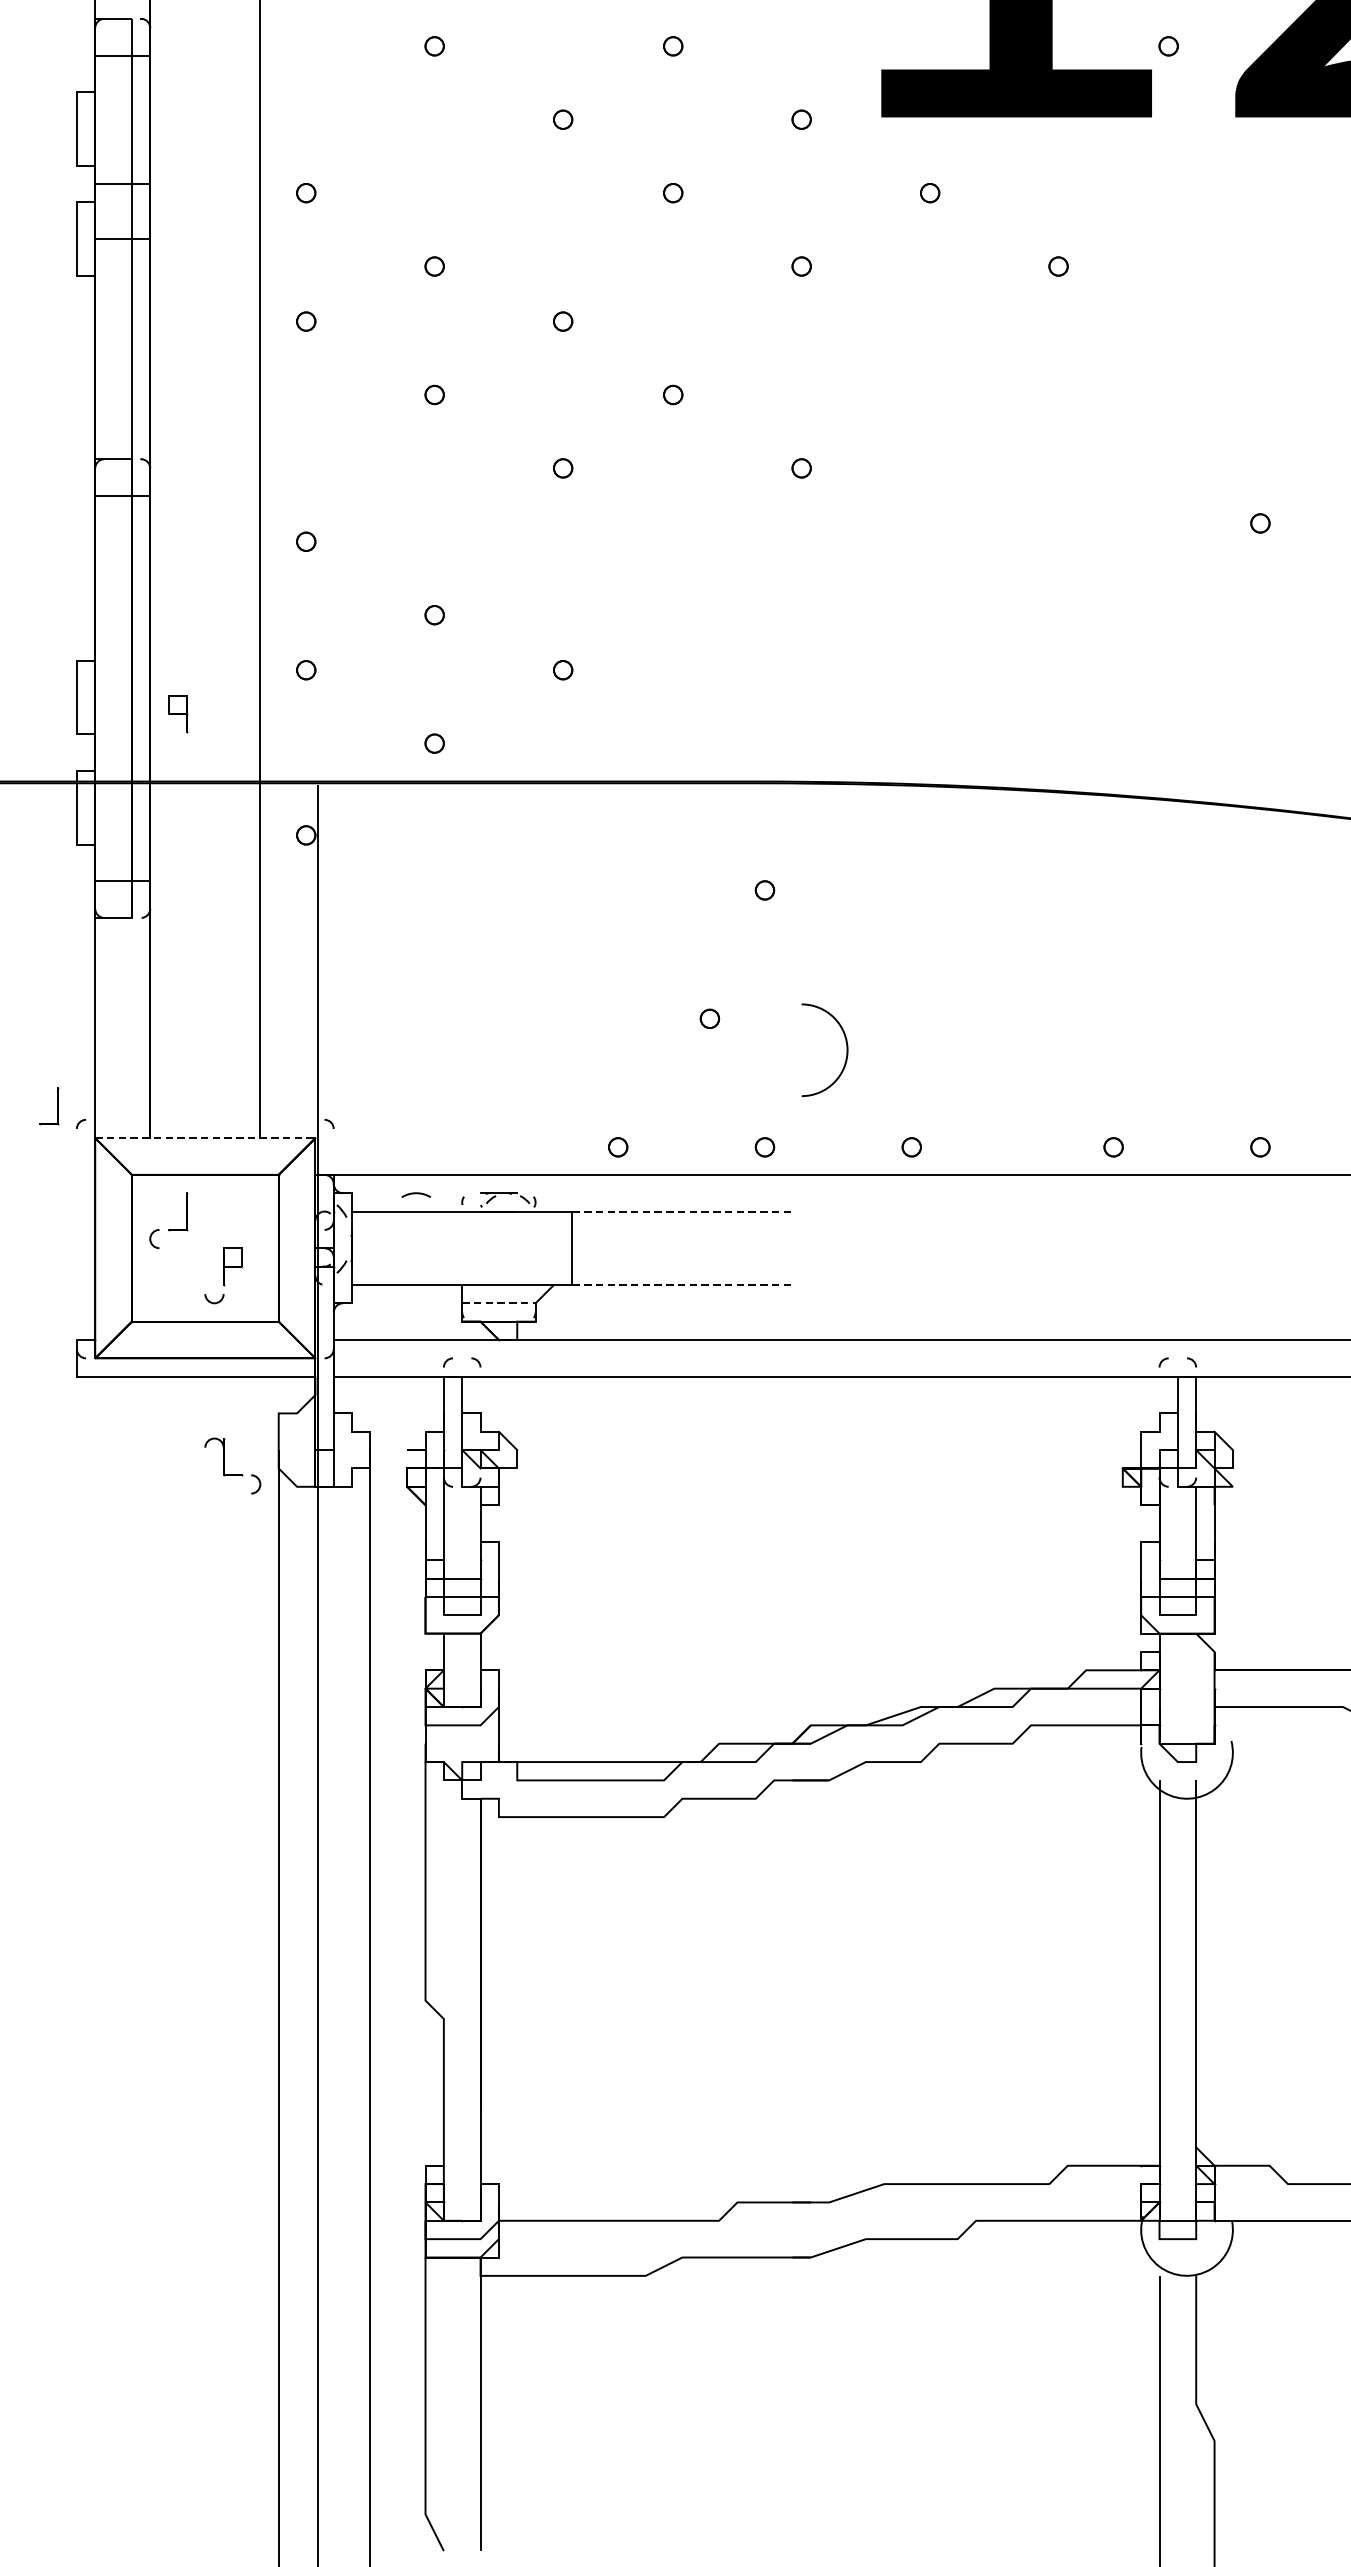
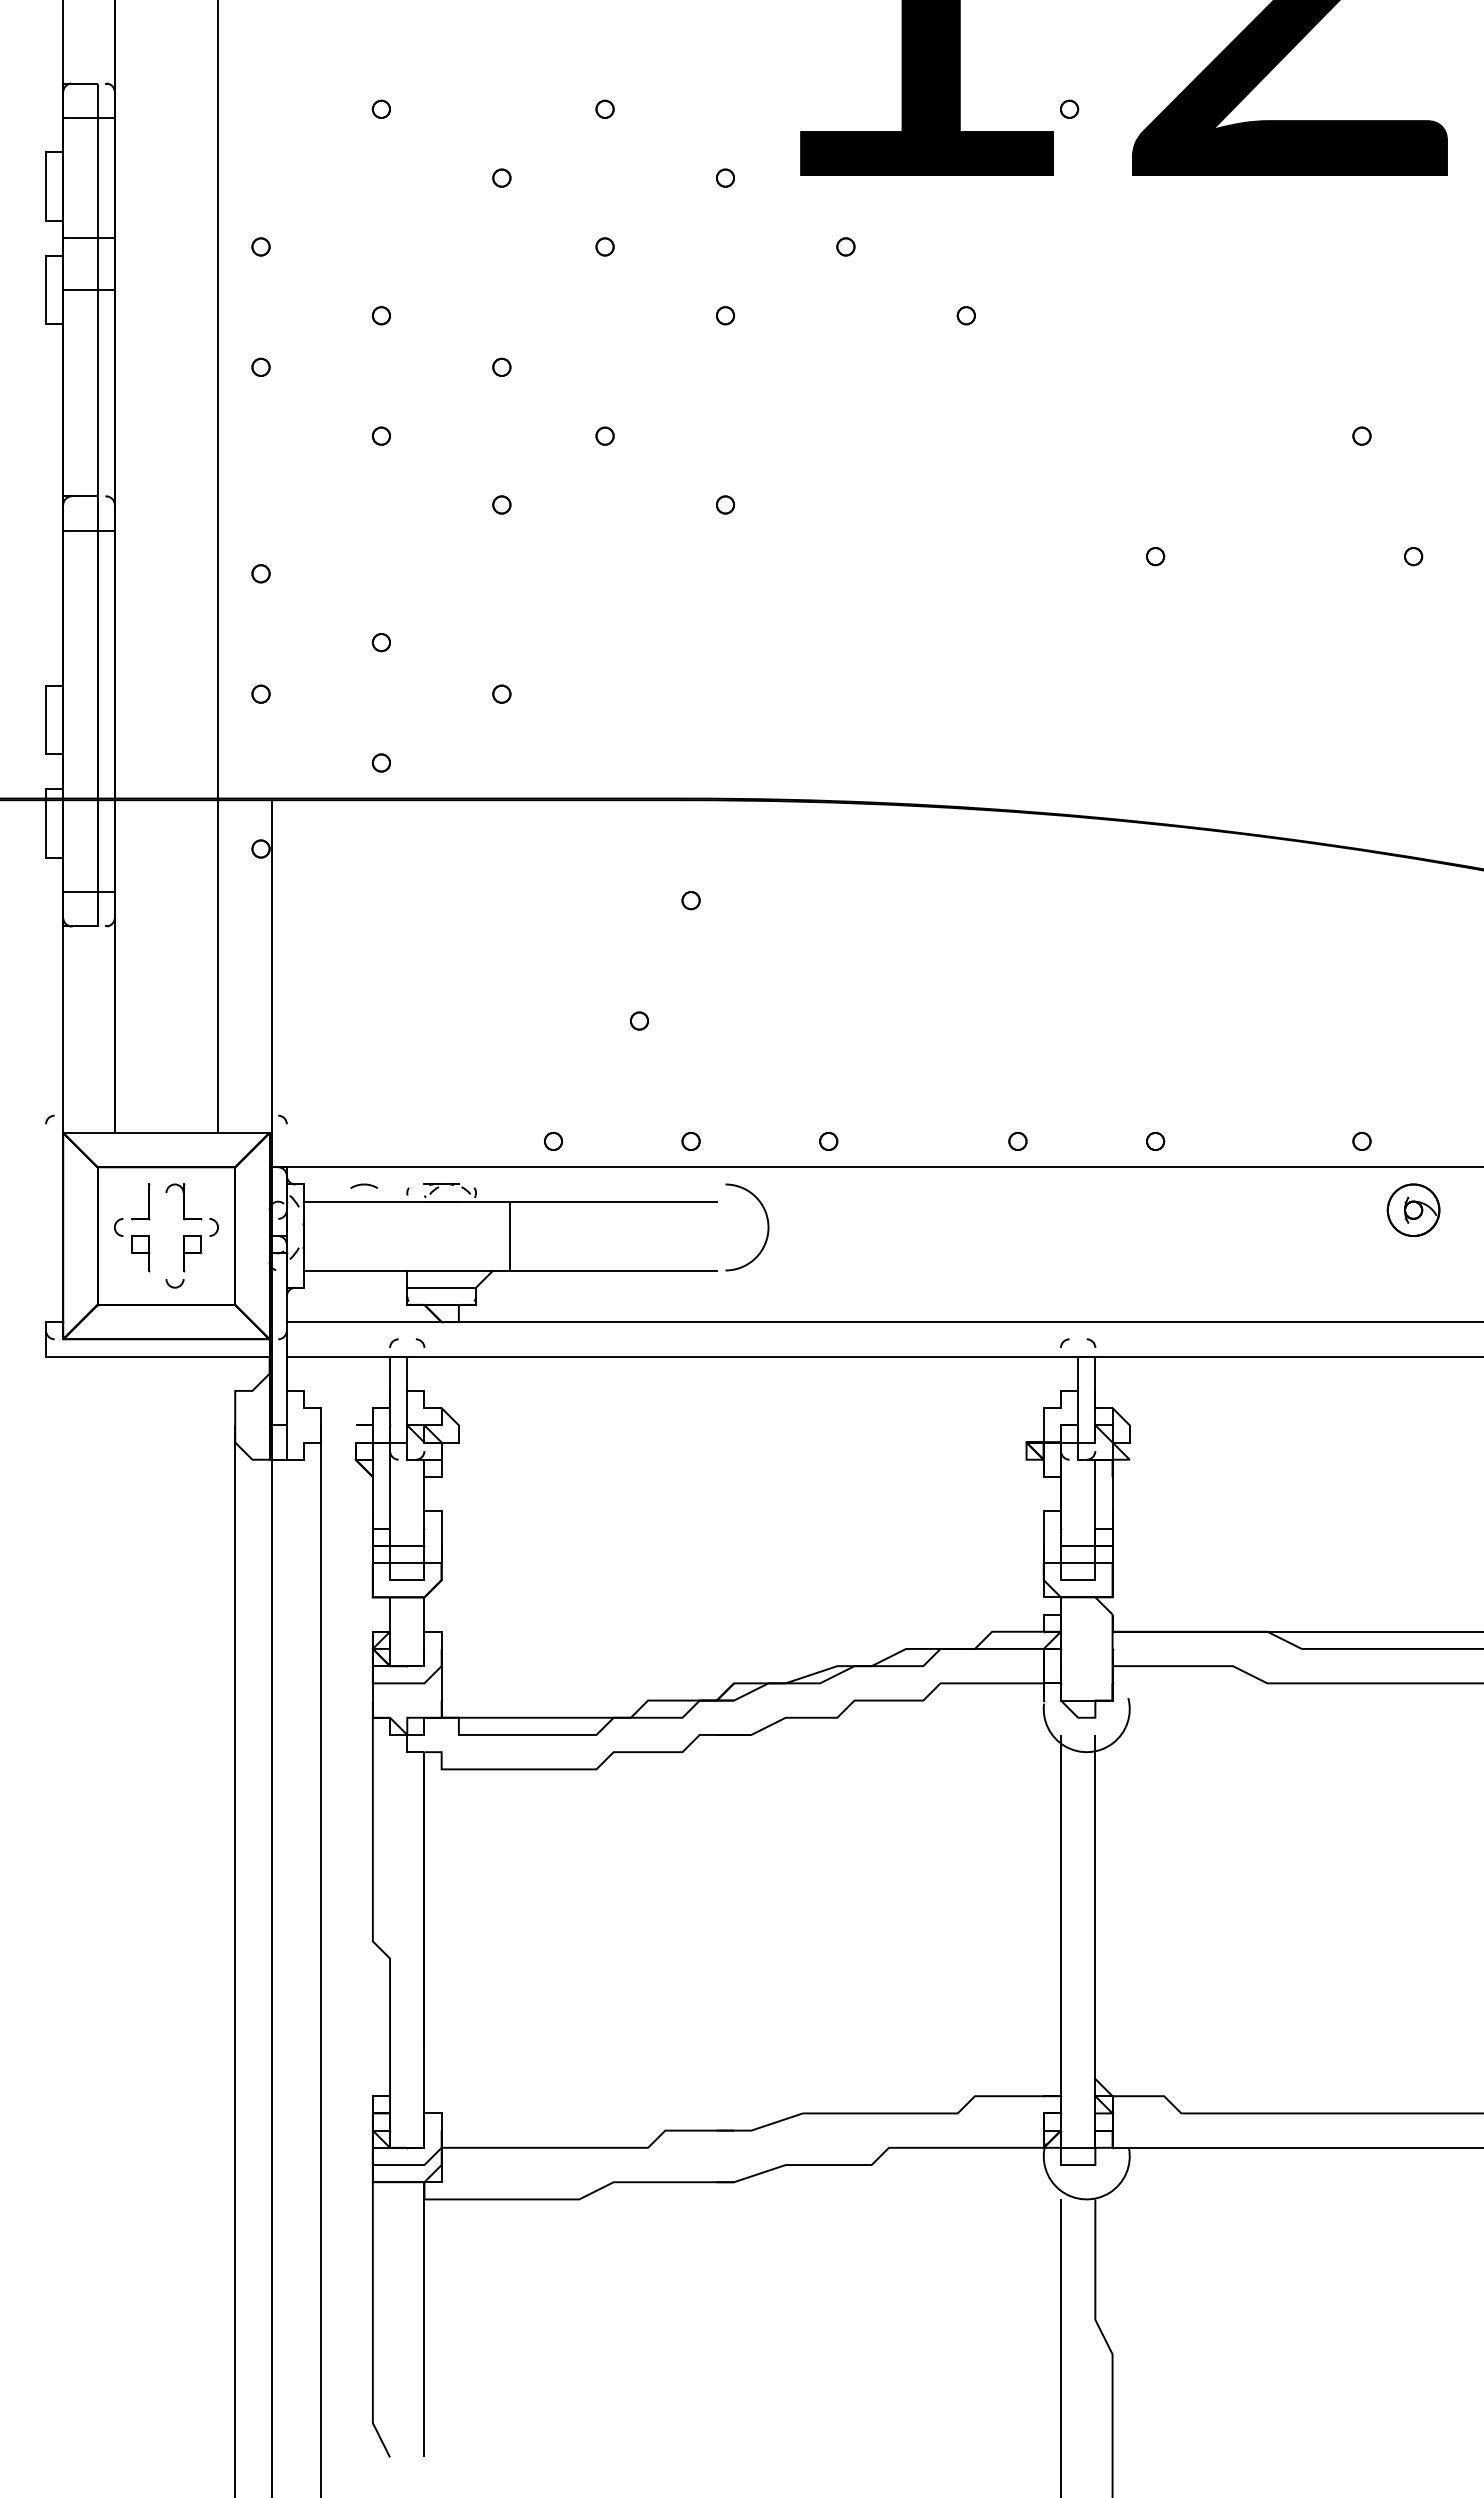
part: (177, 714) -> (140, 1253), moved
curve: (846, 1050) -> (767, 1227), moved
part: (57, 1105) -> (27, 1102), removed
line: (205, 1137) -> (166, 1132), dashed -> solid
line: (683, 1211) -> (614, 1201), dashed -> solid
line: (683, 1284) -> (614, 1270), dashed -> solid
line: (499, 1303) -> (442, 1287), dashed -> solid
part: (224, 1465) -> (184, 1209), moved

